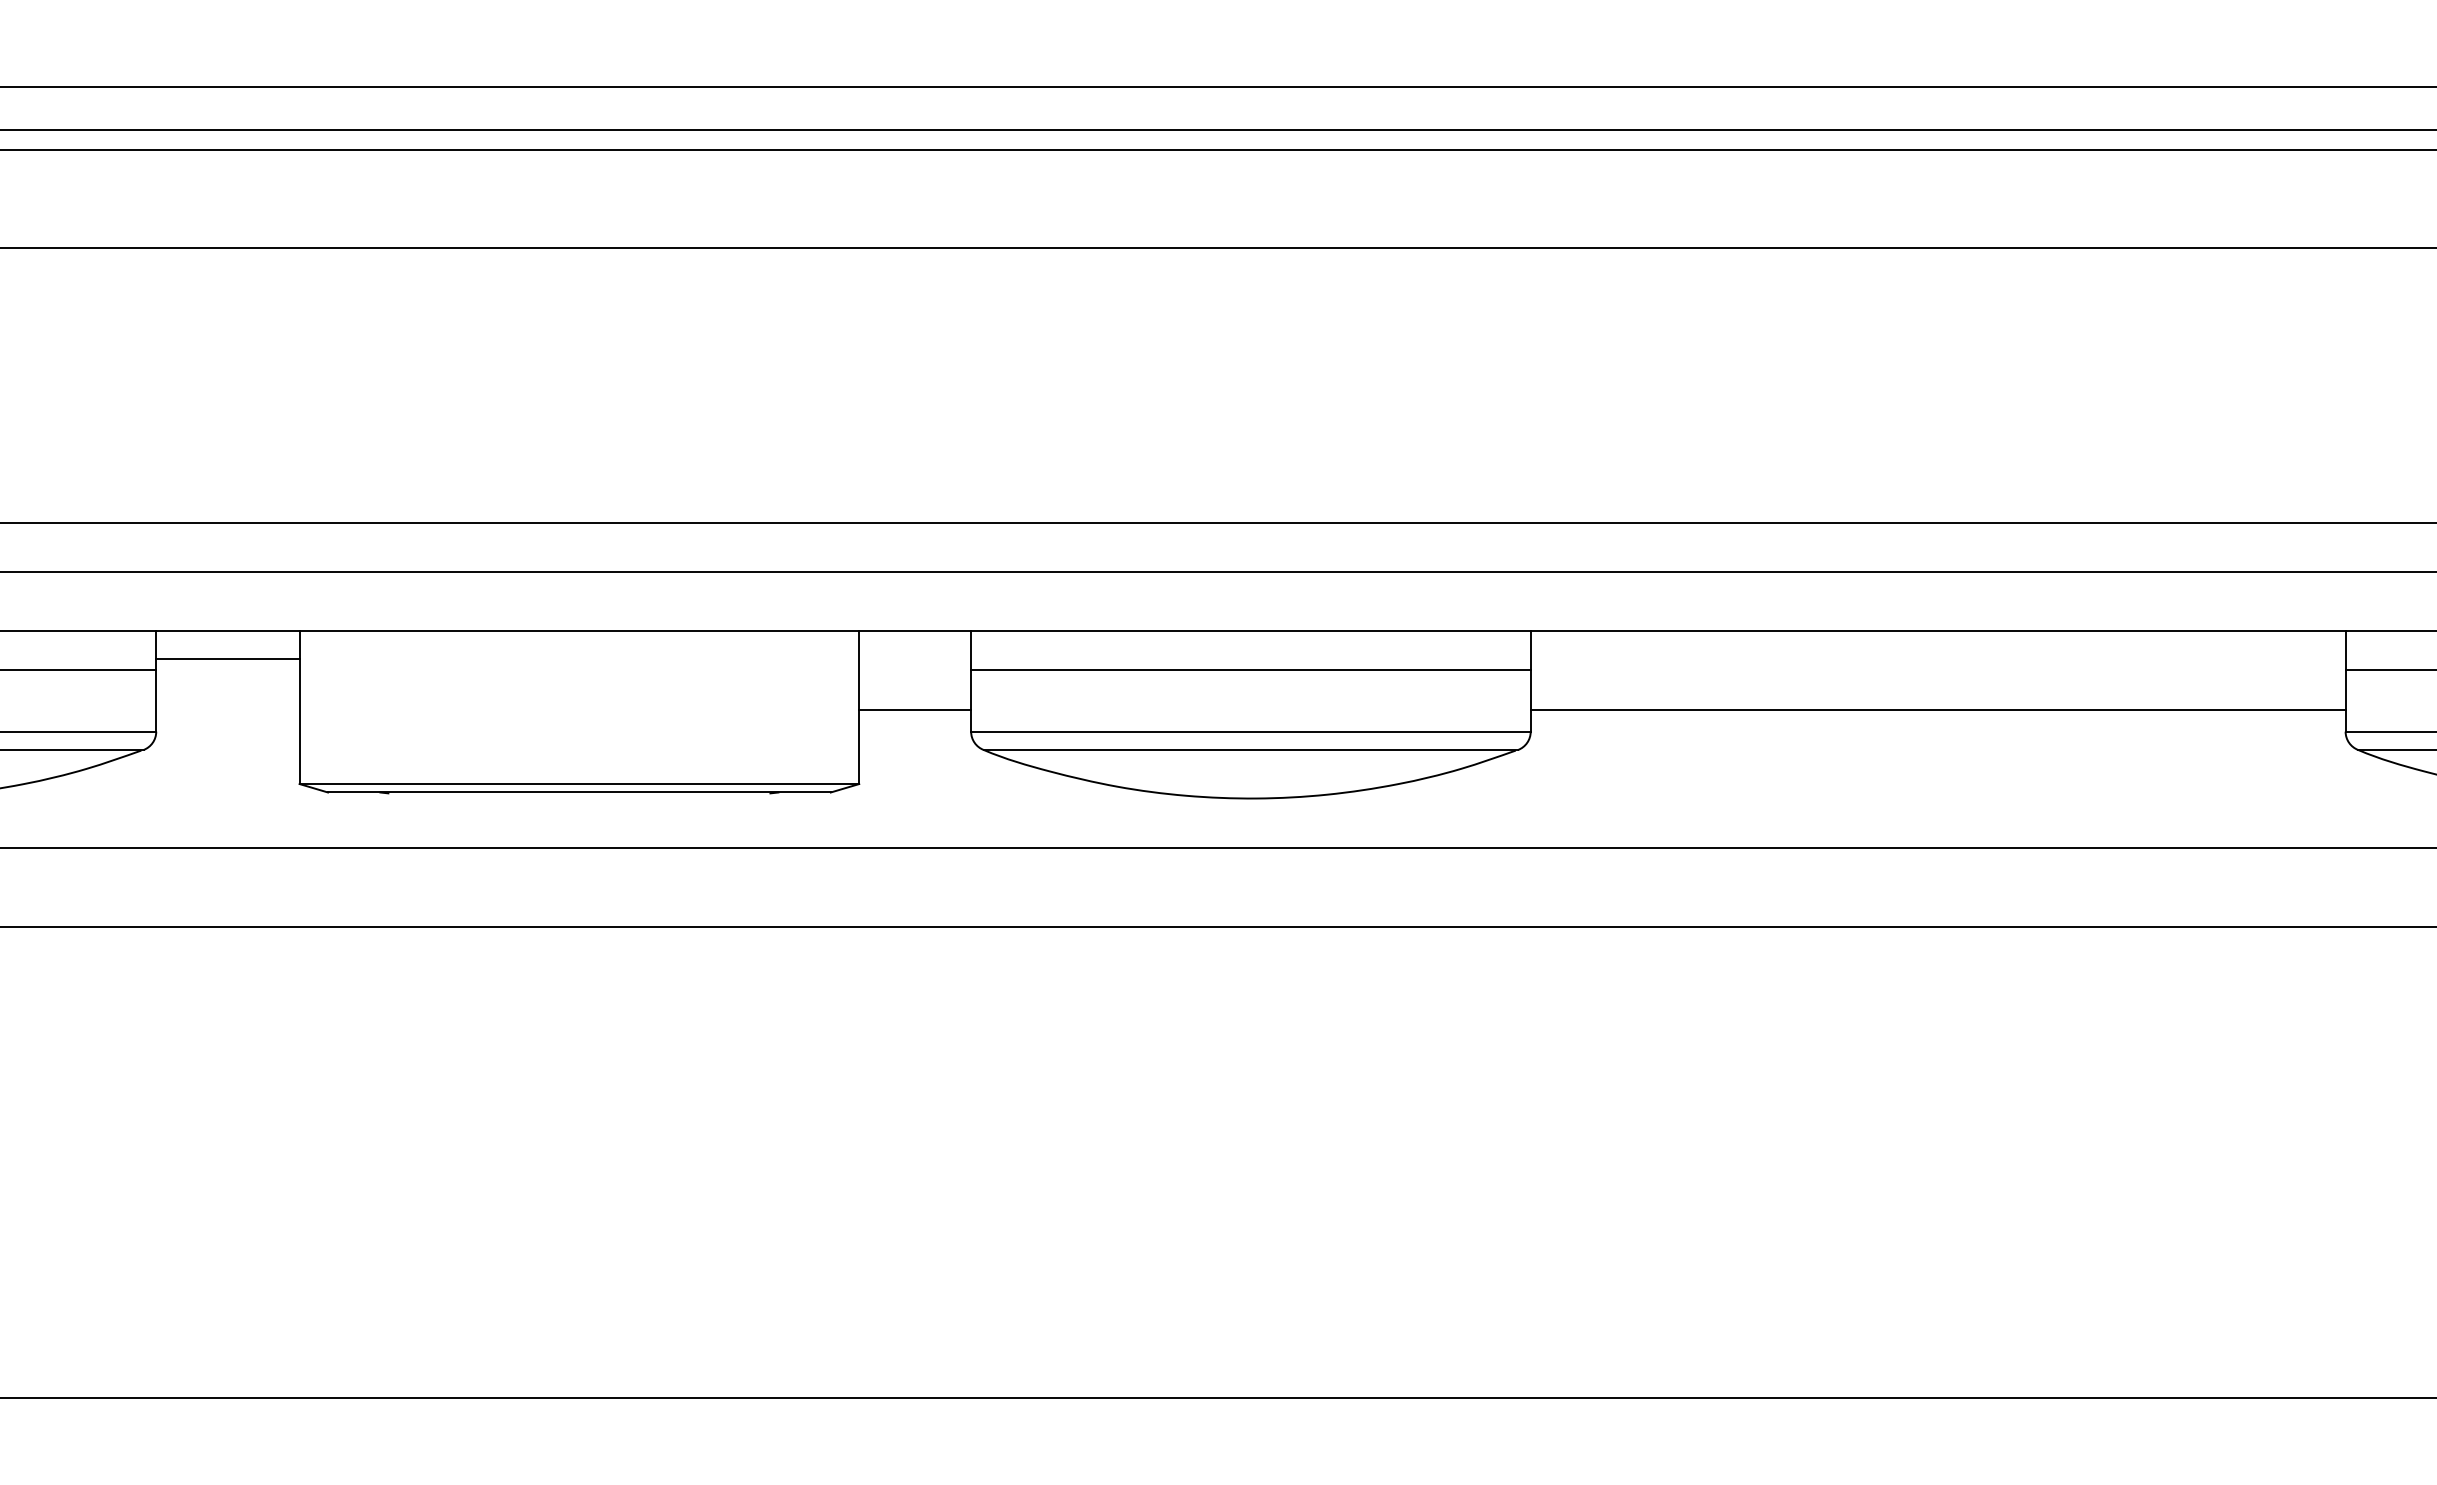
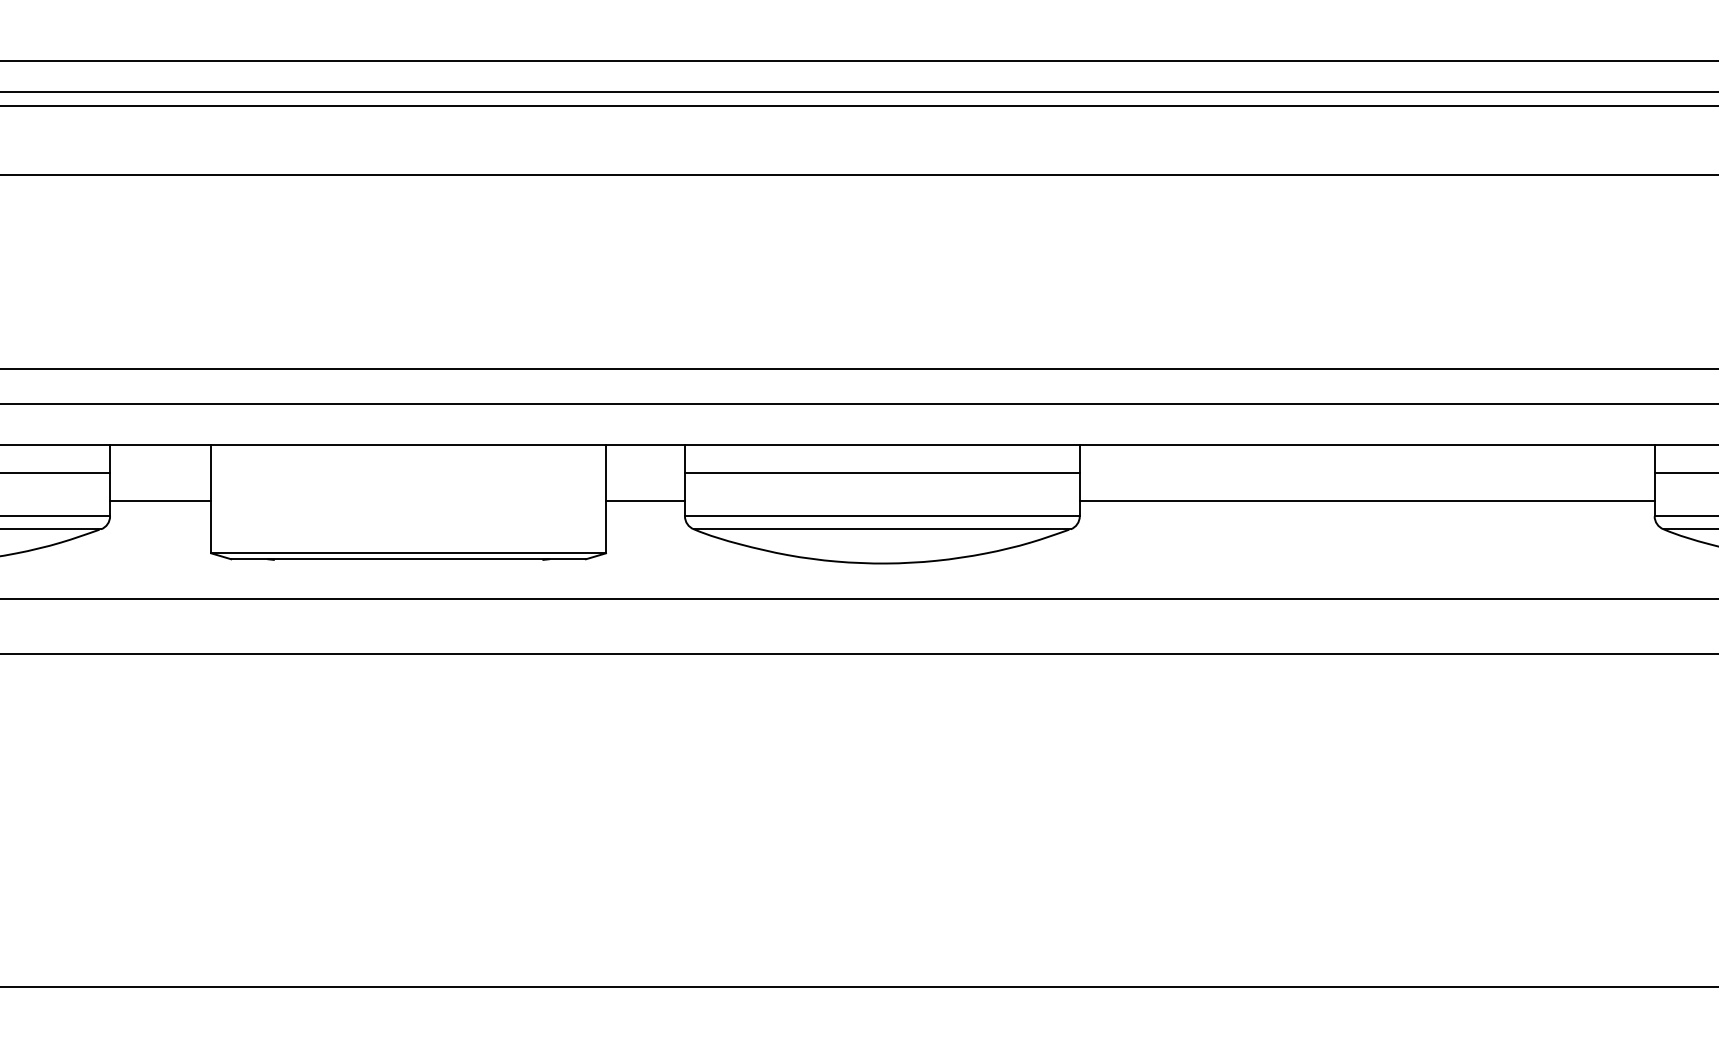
line: (227, 659) -> (160, 501), moved

